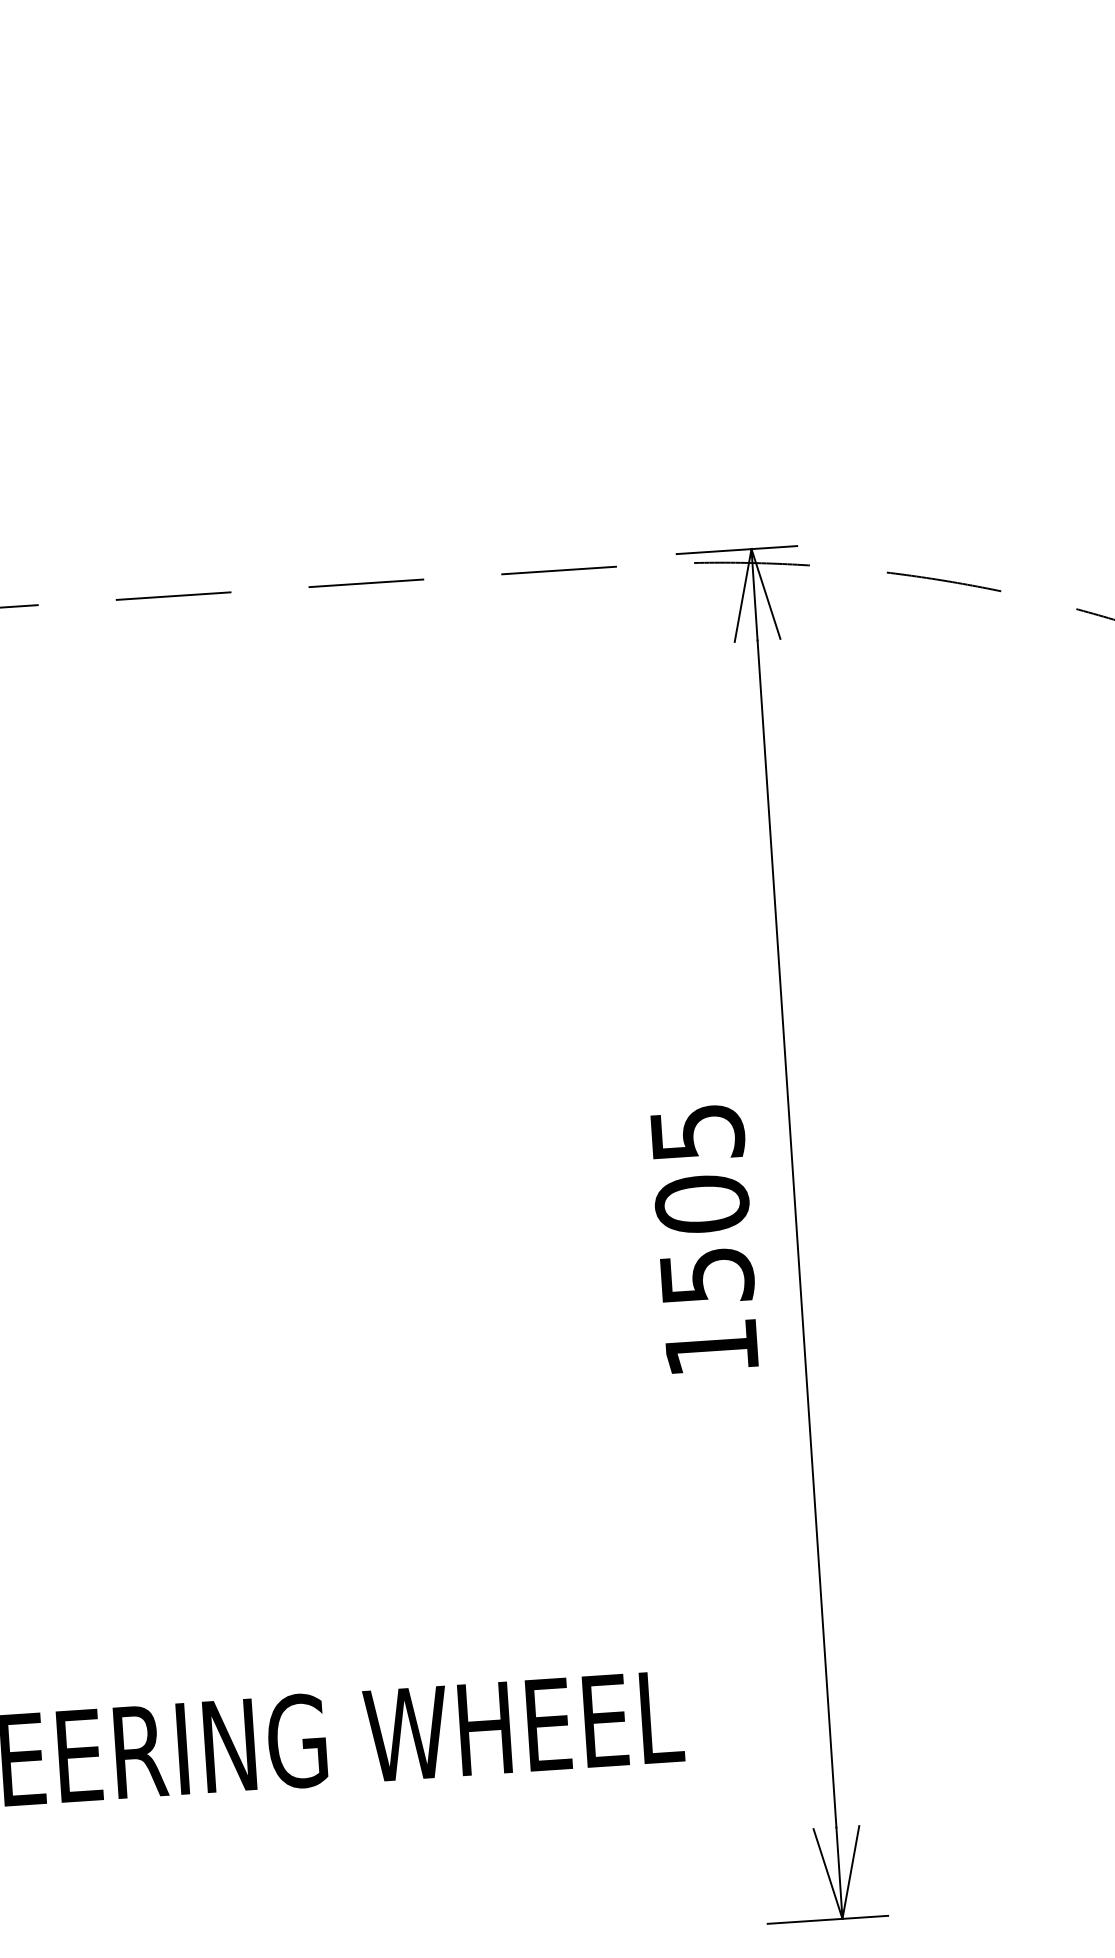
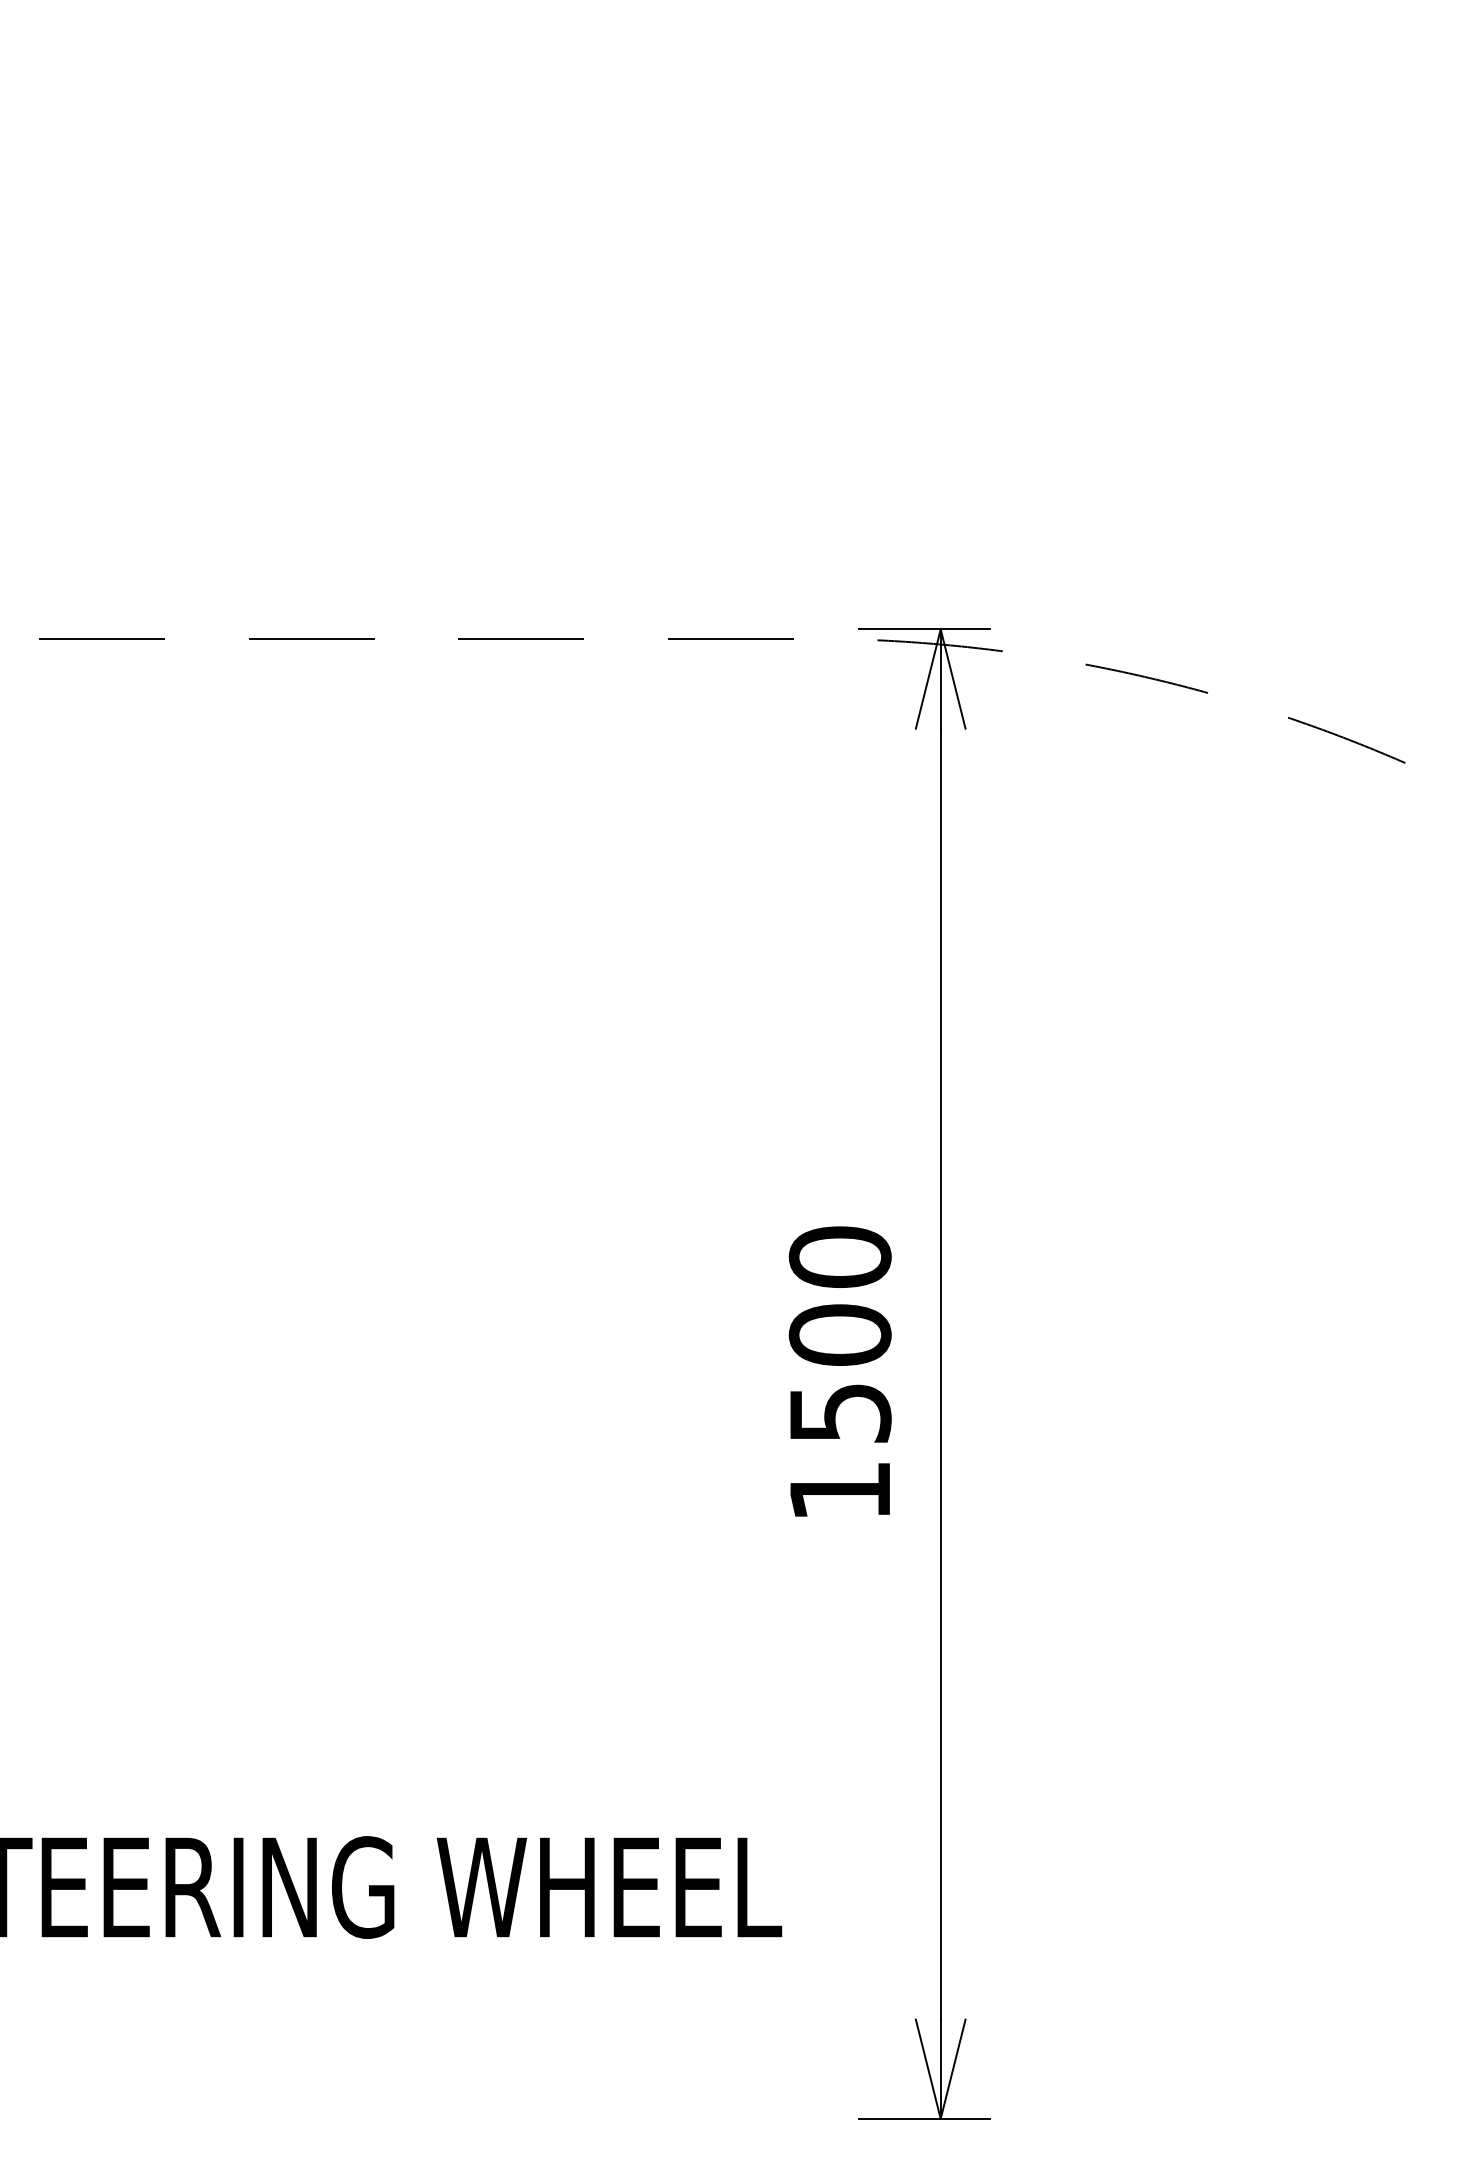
text: (696, 1131) -> (839, 1256), 1505 -> 1500

